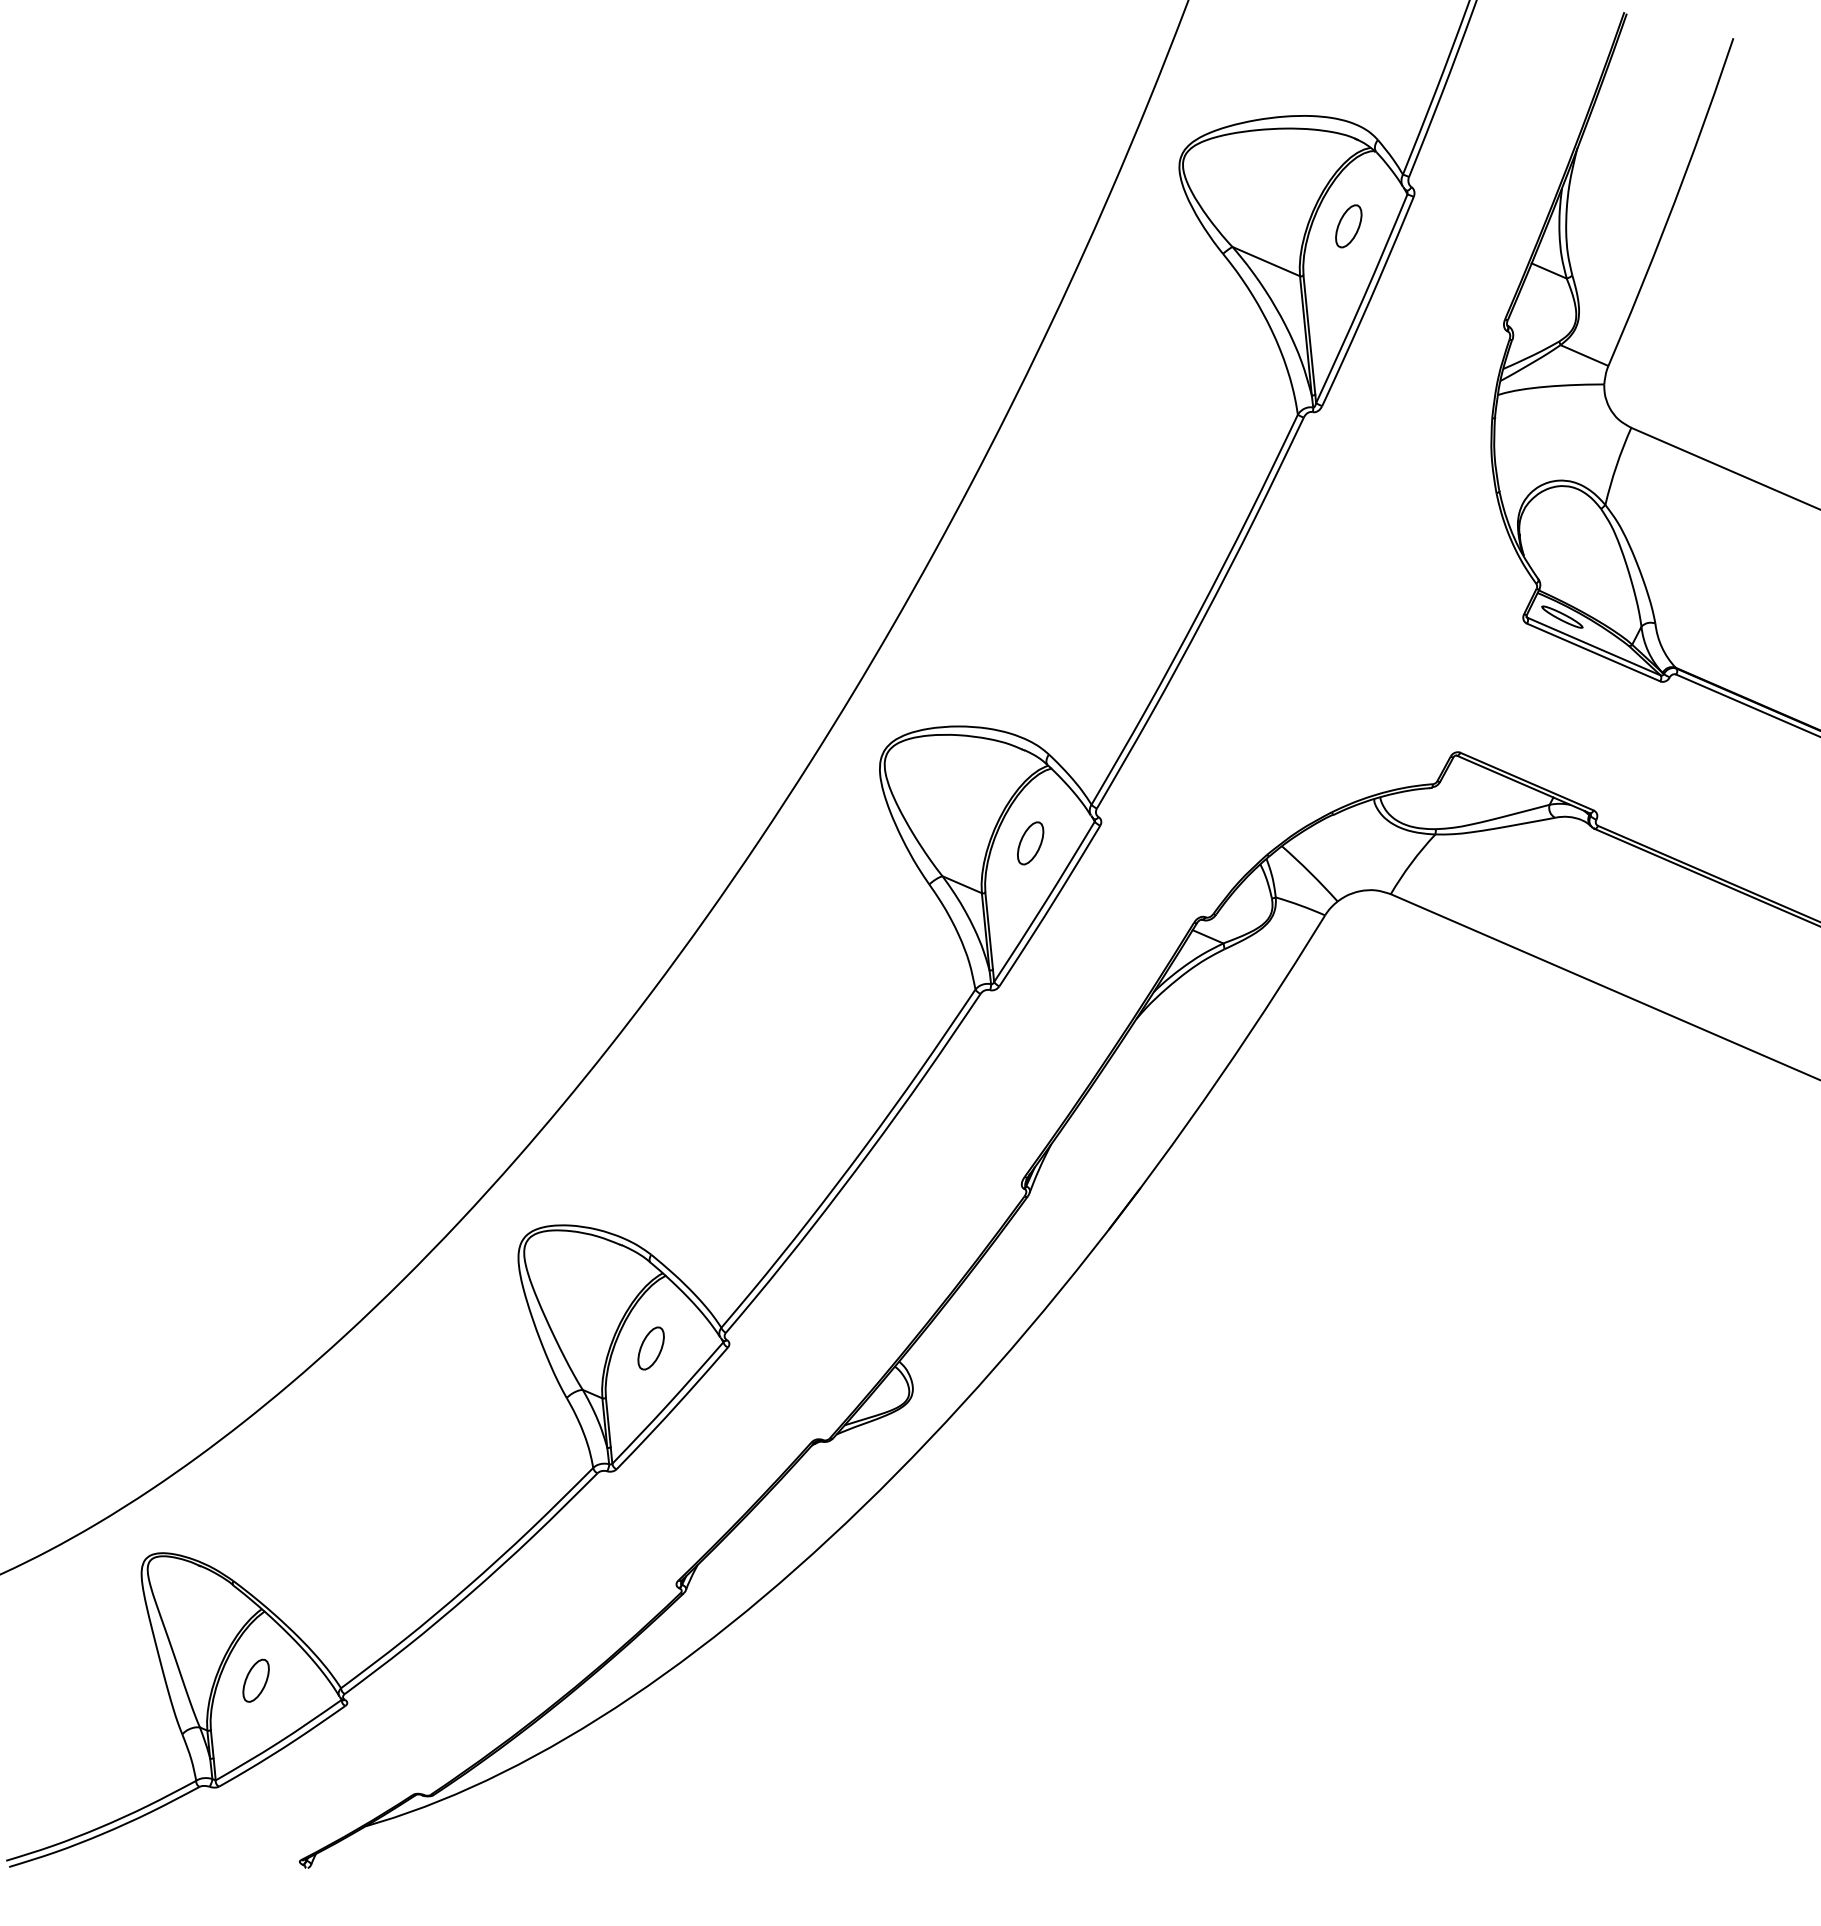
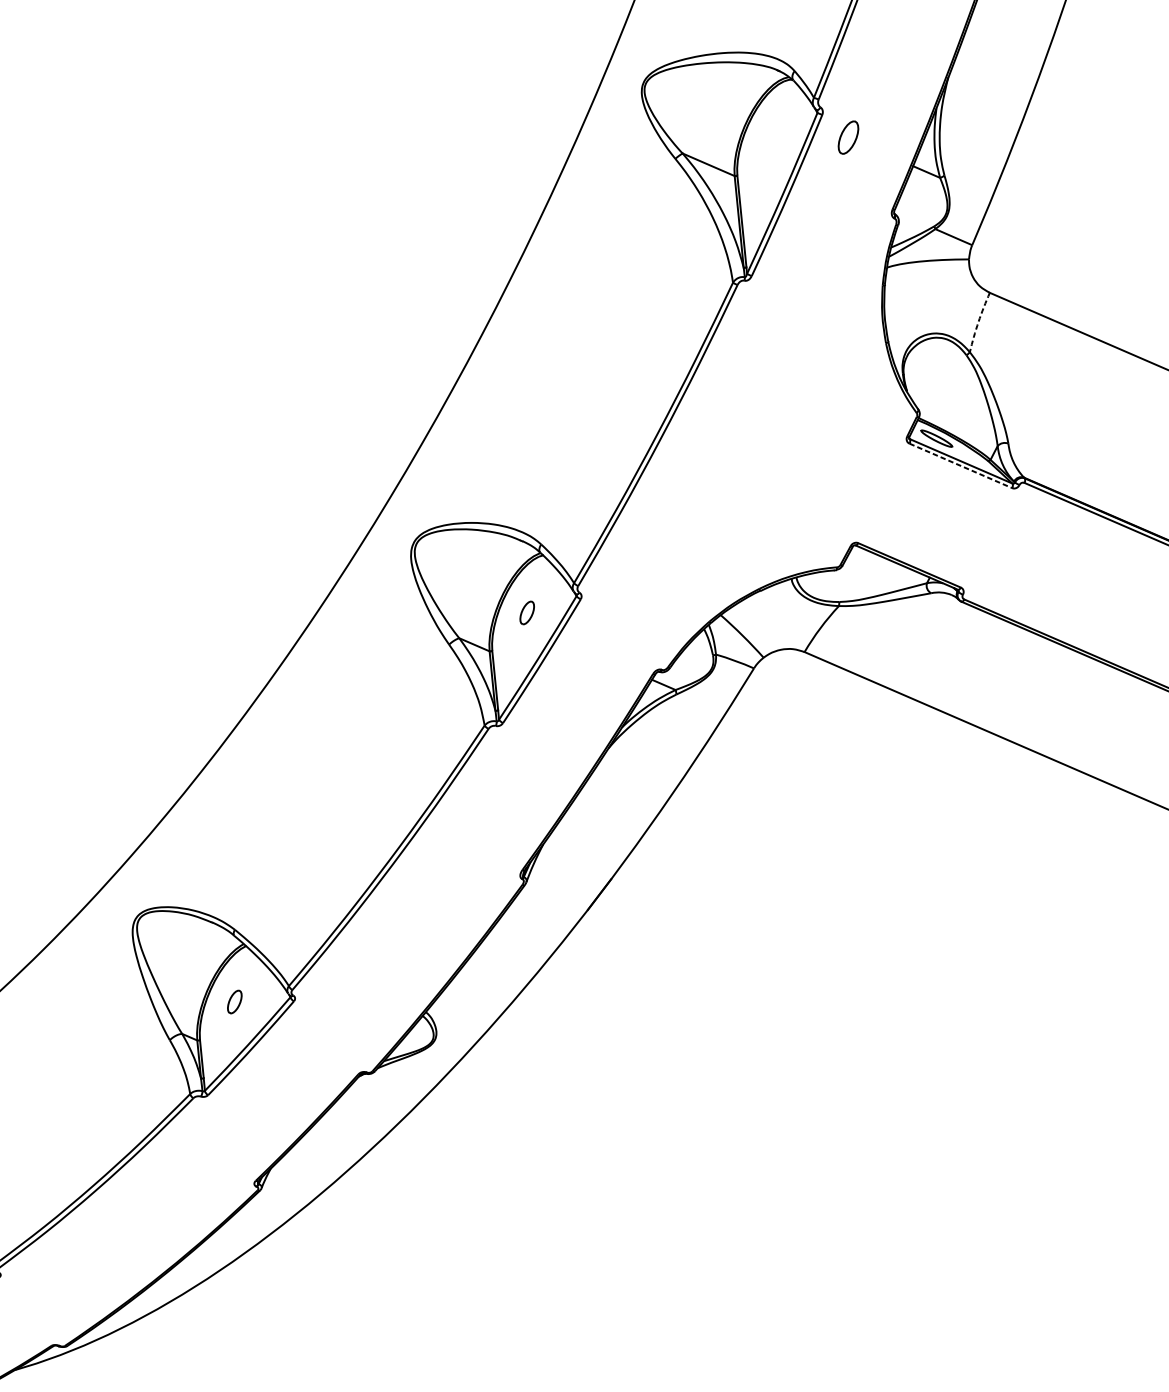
part: (1348, 226) -> (848, 137), moved
arc: (1616, 465) -> (978, 321), solid -> dashed
line: (1593, 652) -> (960, 465), solid -> dashed
part: (1030, 843) -> (527, 613), size x0.7
part: (650, 1348) -> (234, 1002), size x0.7

